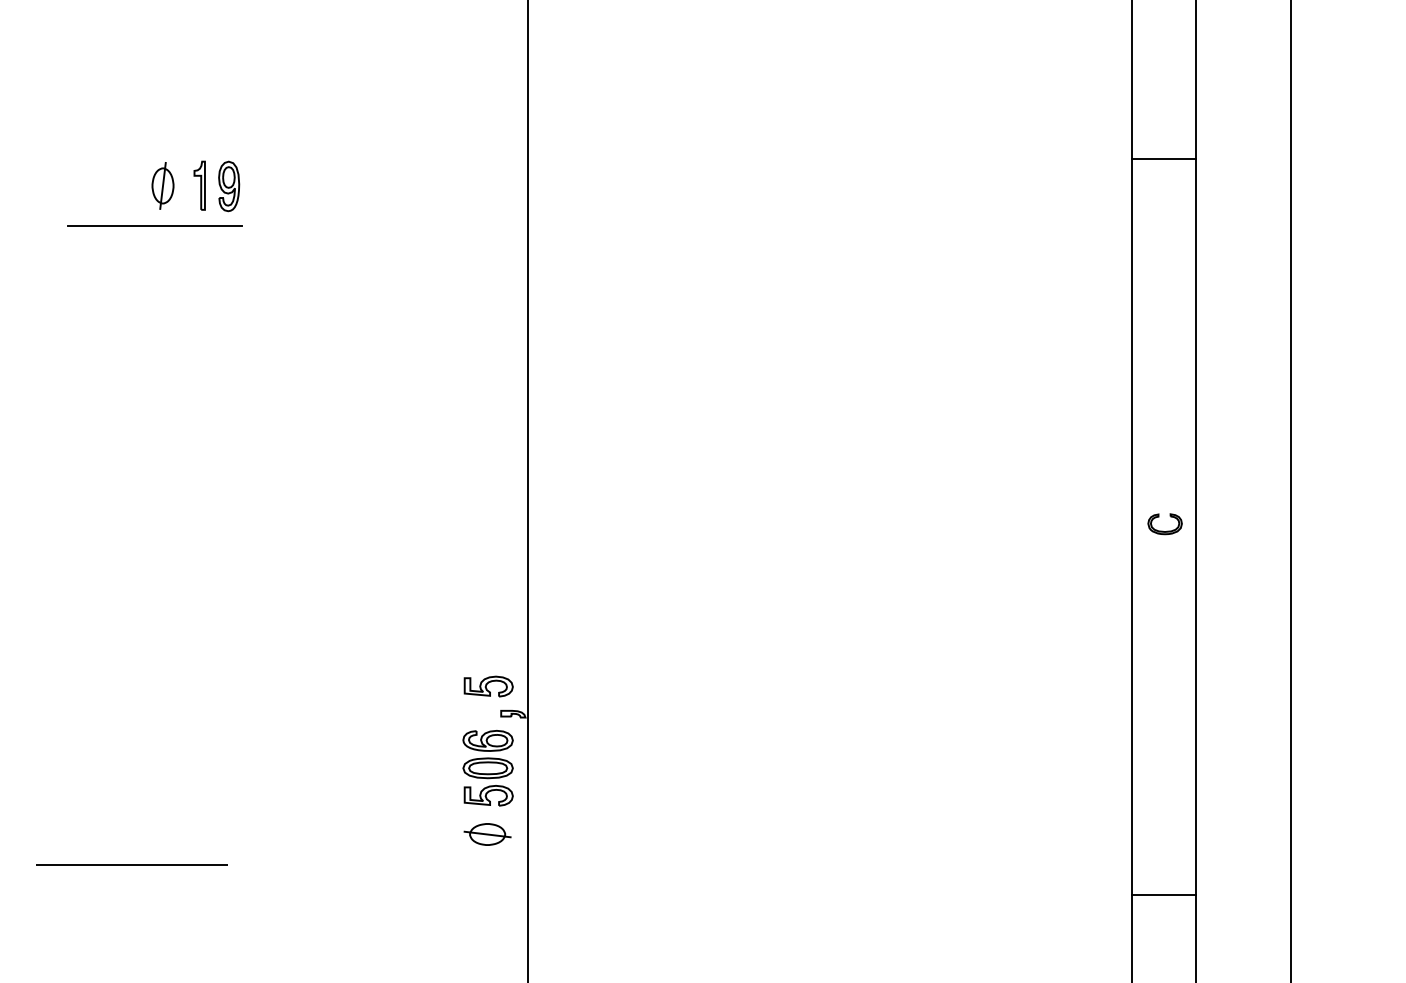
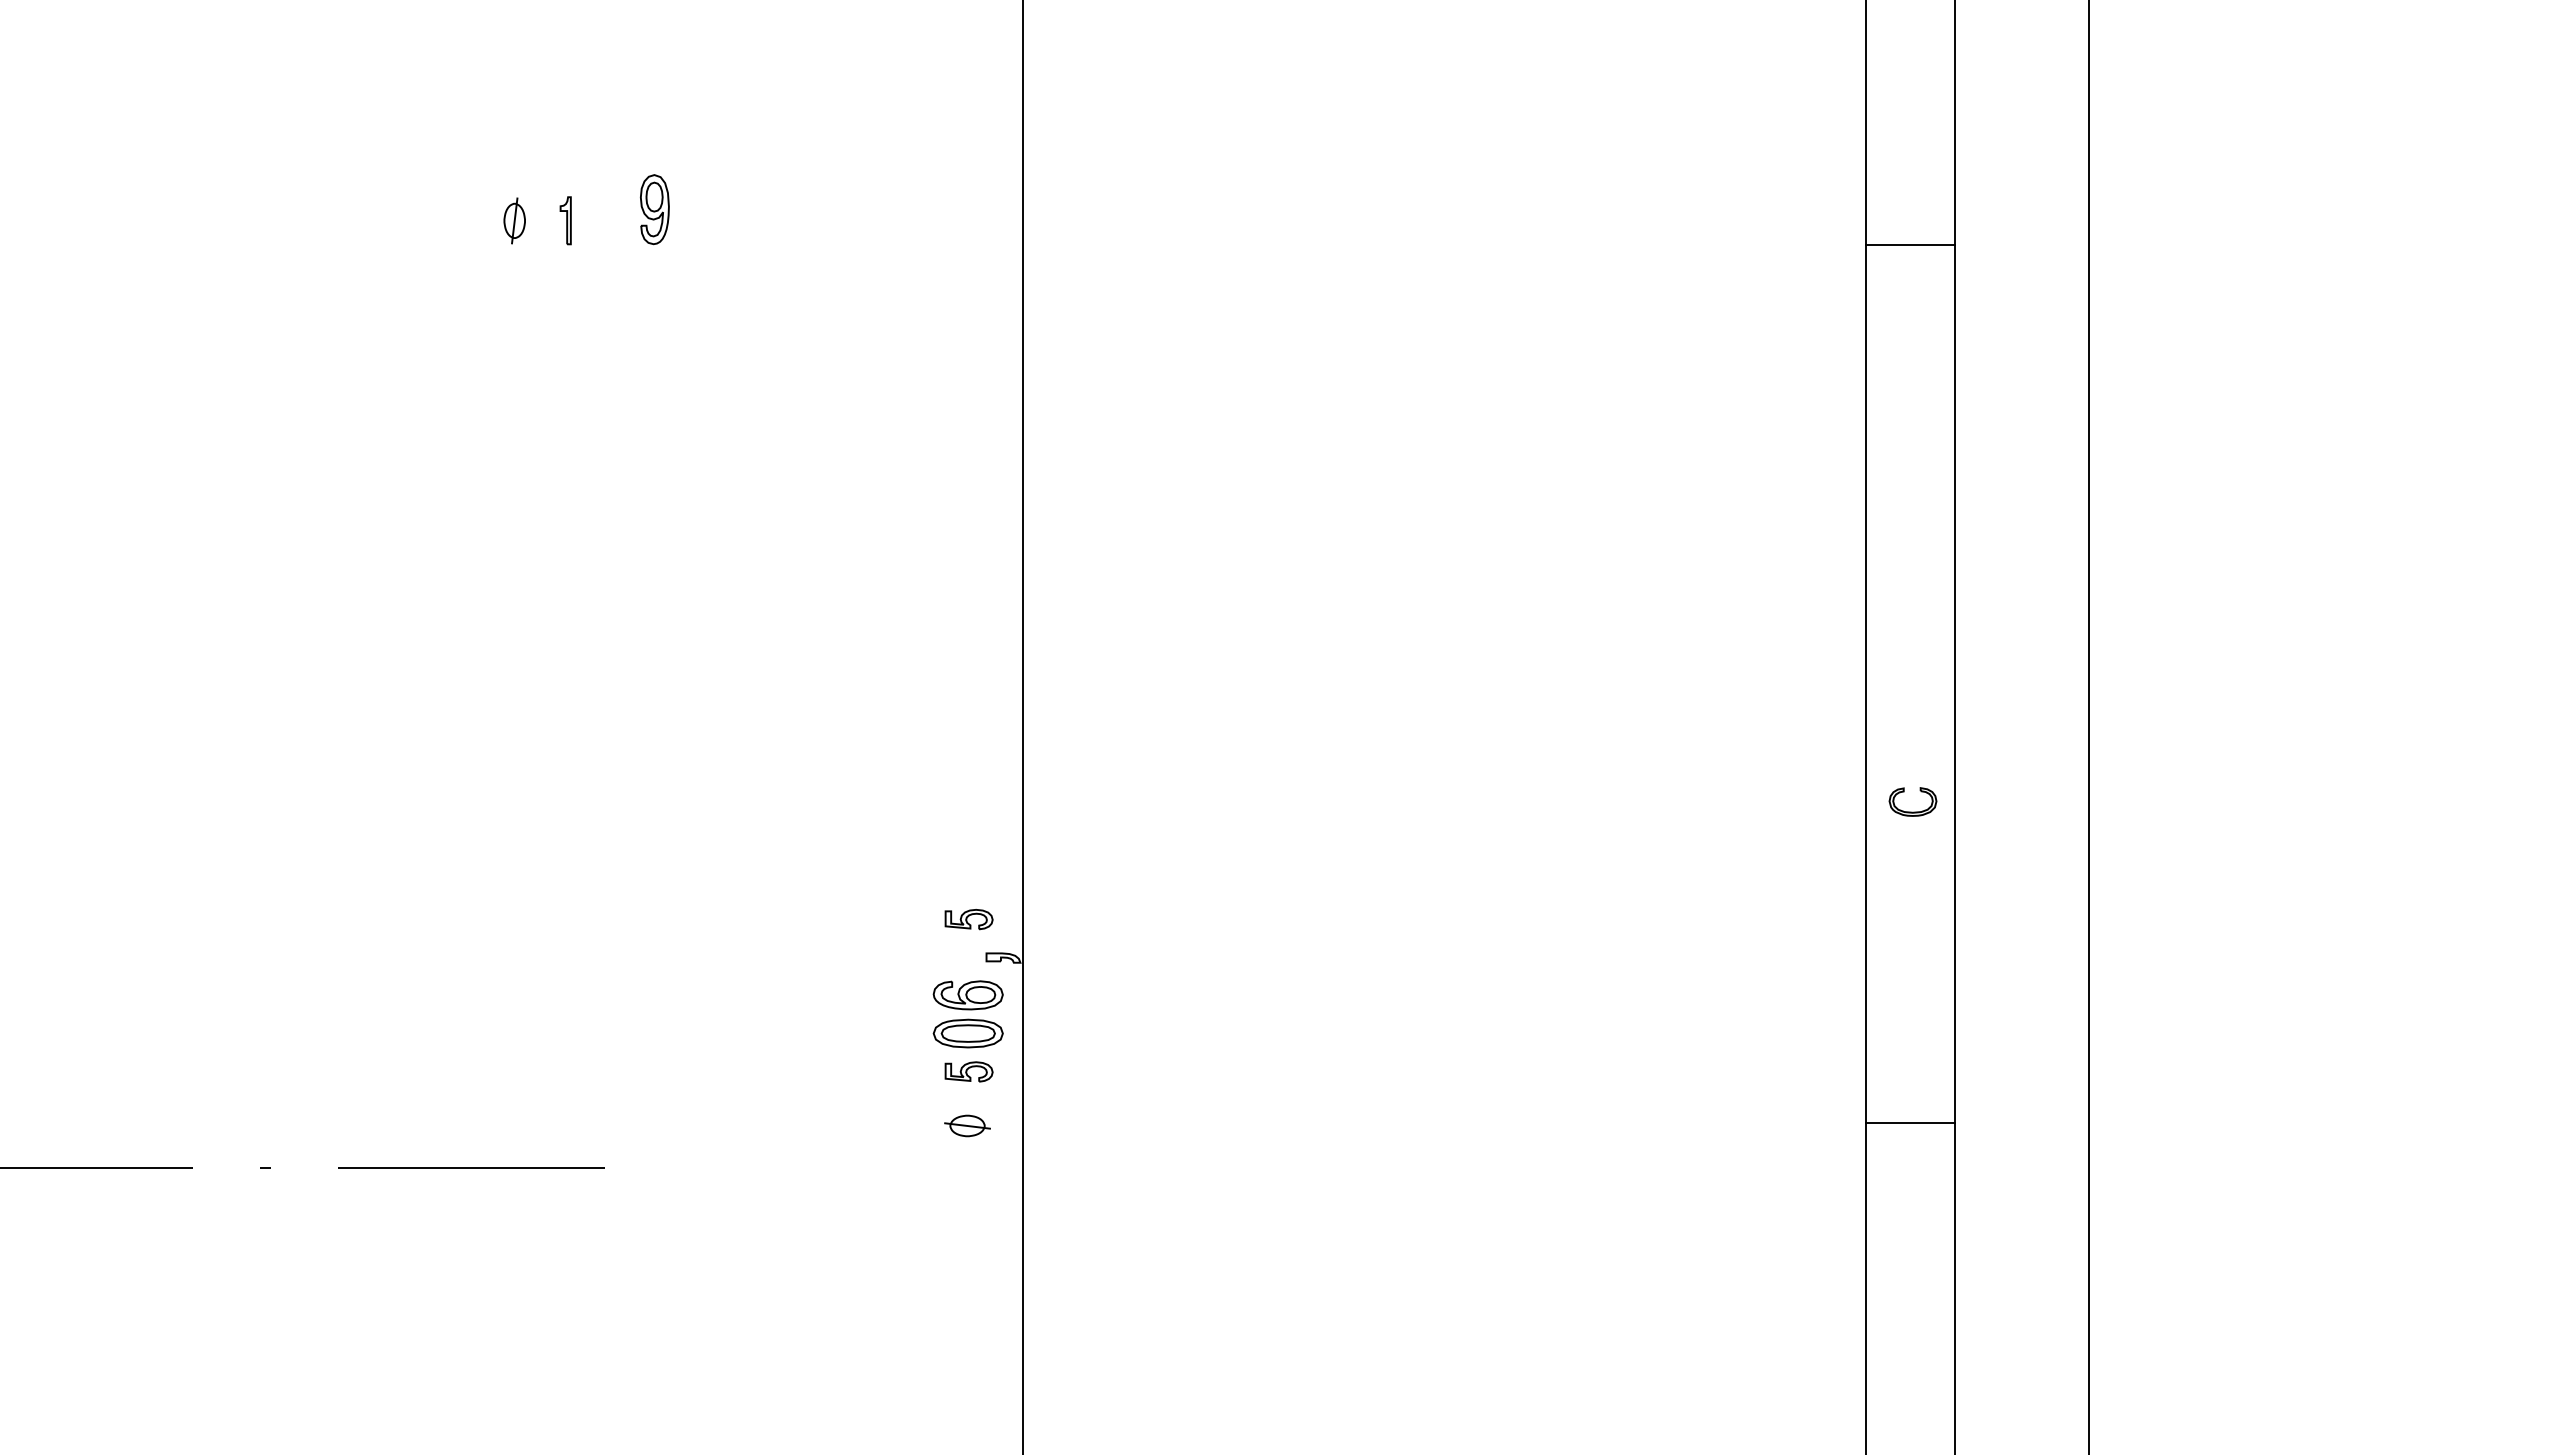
line: (1163, 158) -> (1910, 244), moved
part: (162, 185) -> (514, 220), size x0.7
part: (199, 185) -> (565, 220), size x0.7
part: (228, 186) -> (654, 209), moved
line: (155, 225) -> (503, 276), removed
part: (1164, 531) -> (1912, 811), moved
part: (488, 686) -> (968, 919), size x0.7
part: (488, 795) -> (968, 1071), size x0.7
part: (487, 834) -> (967, 1125), size x0.7
line: (1163, 895) -> (1910, 1123), moved

